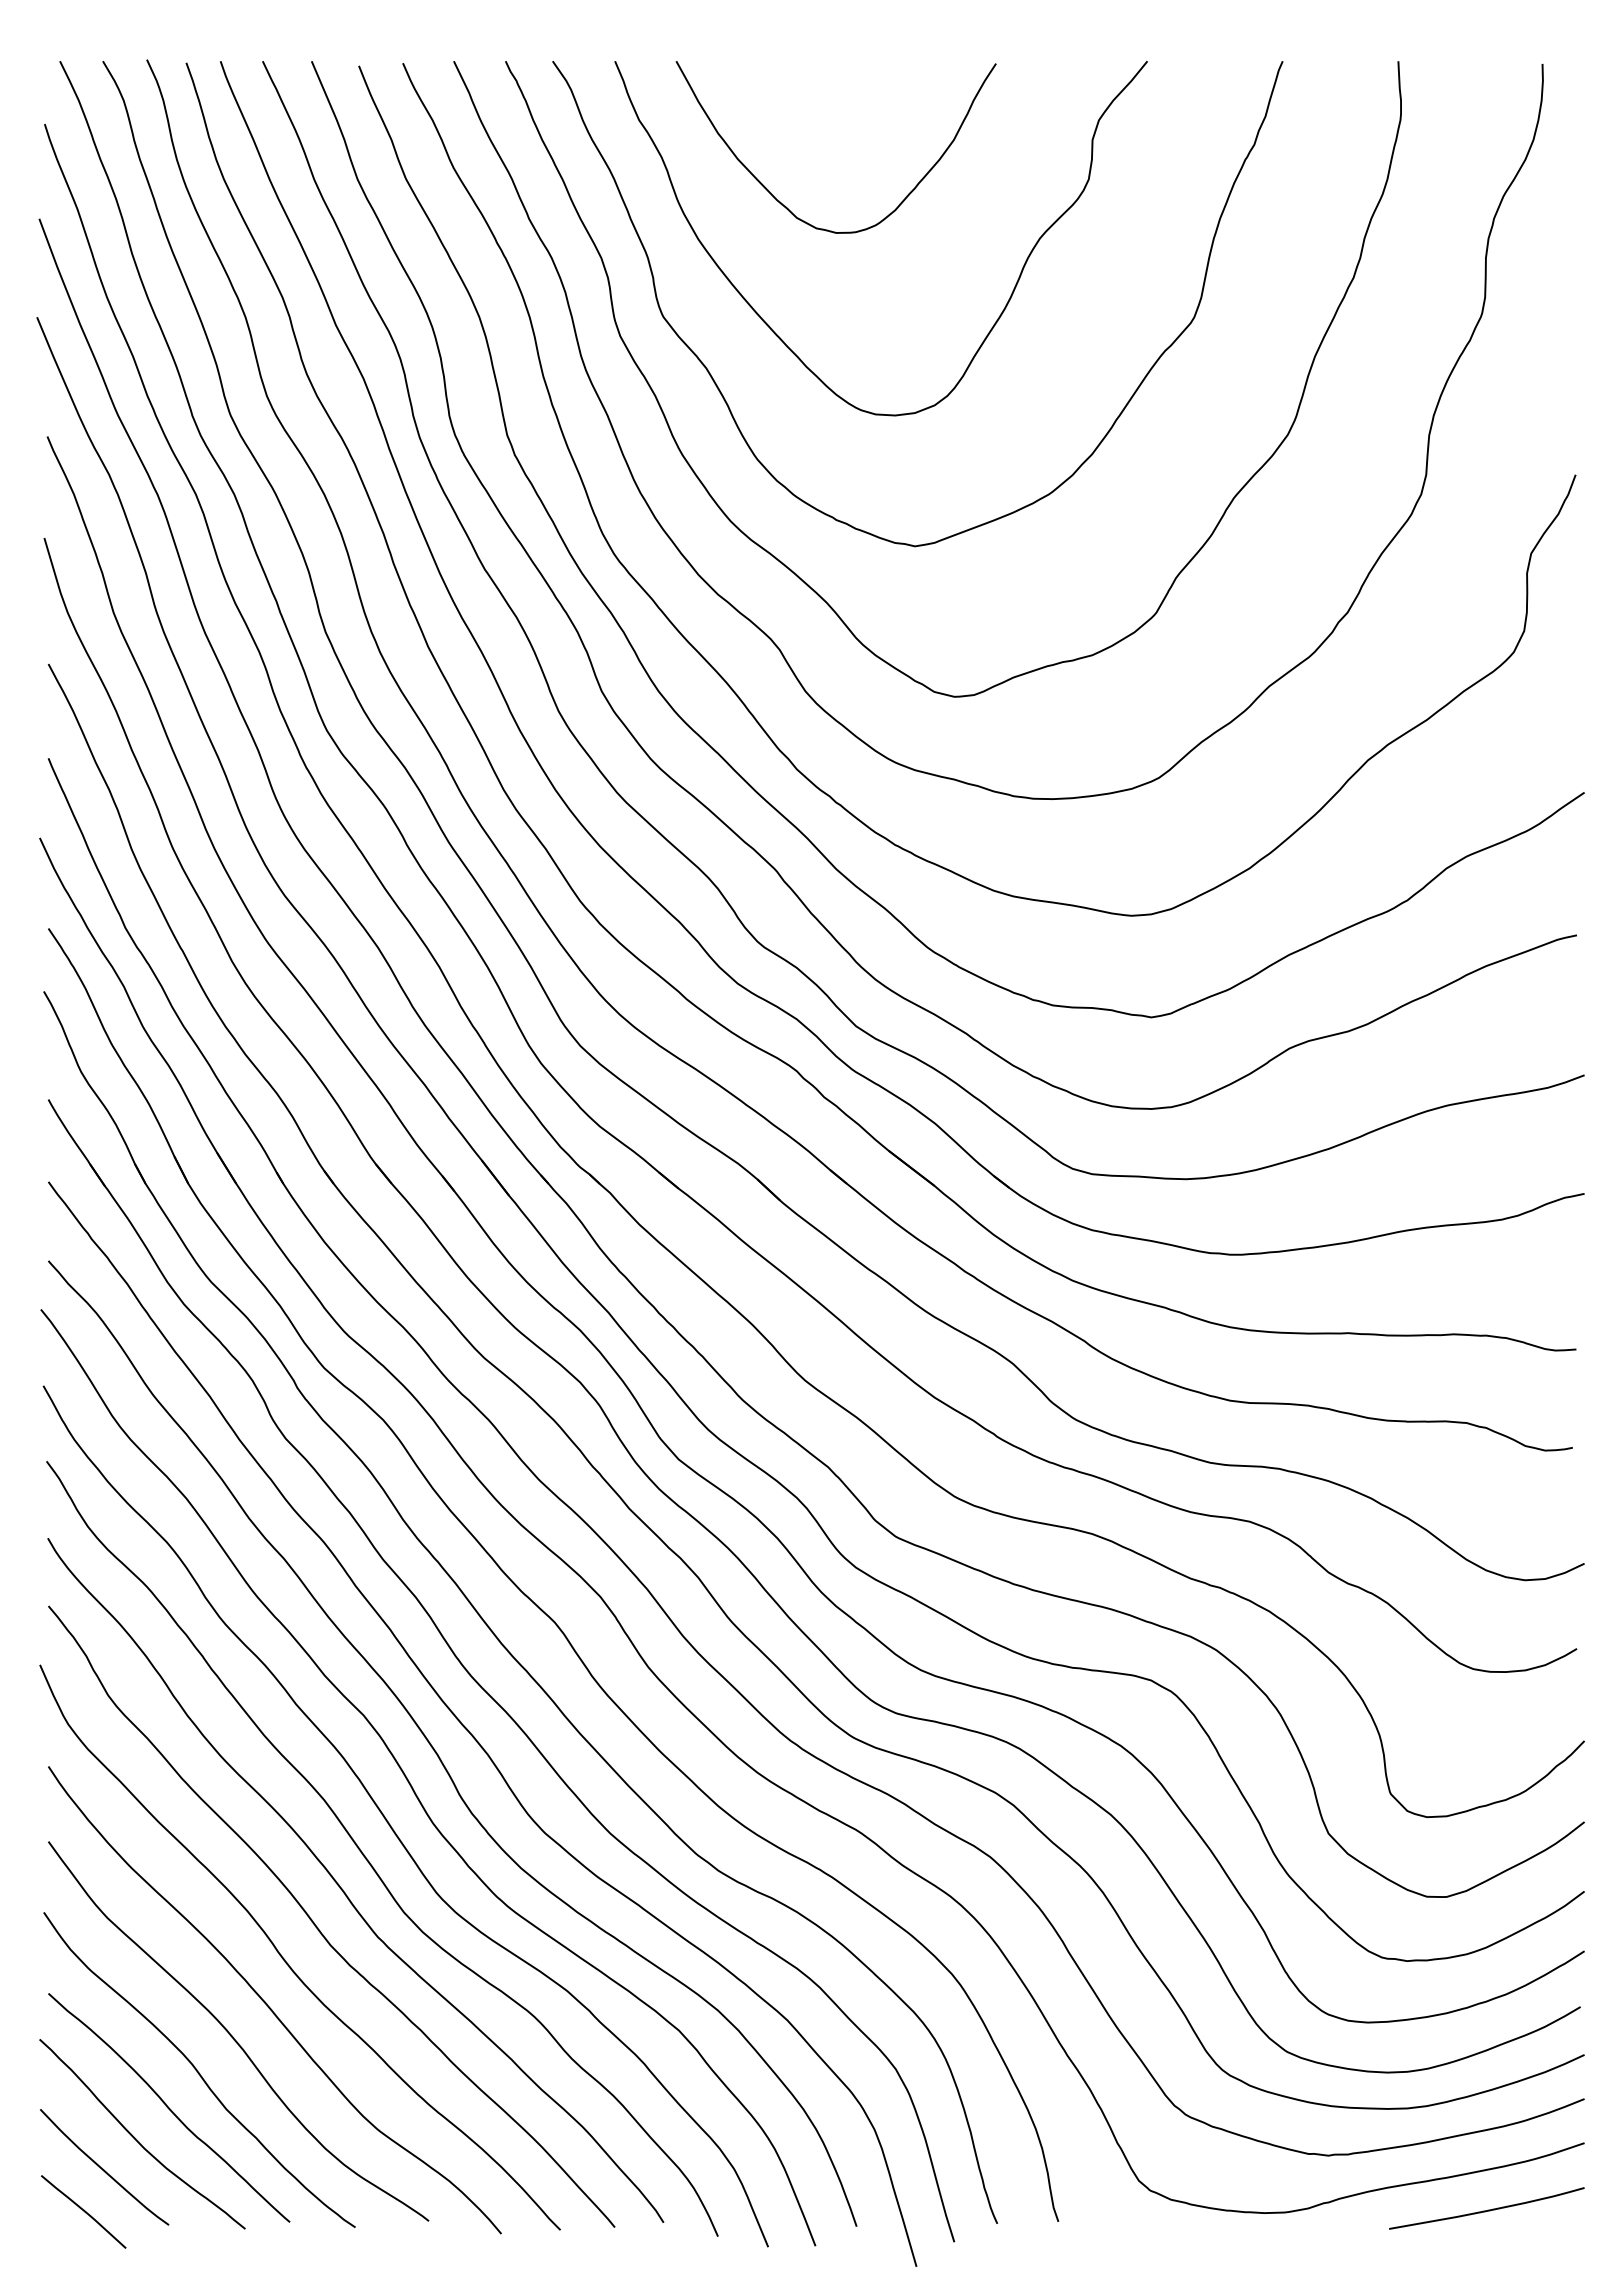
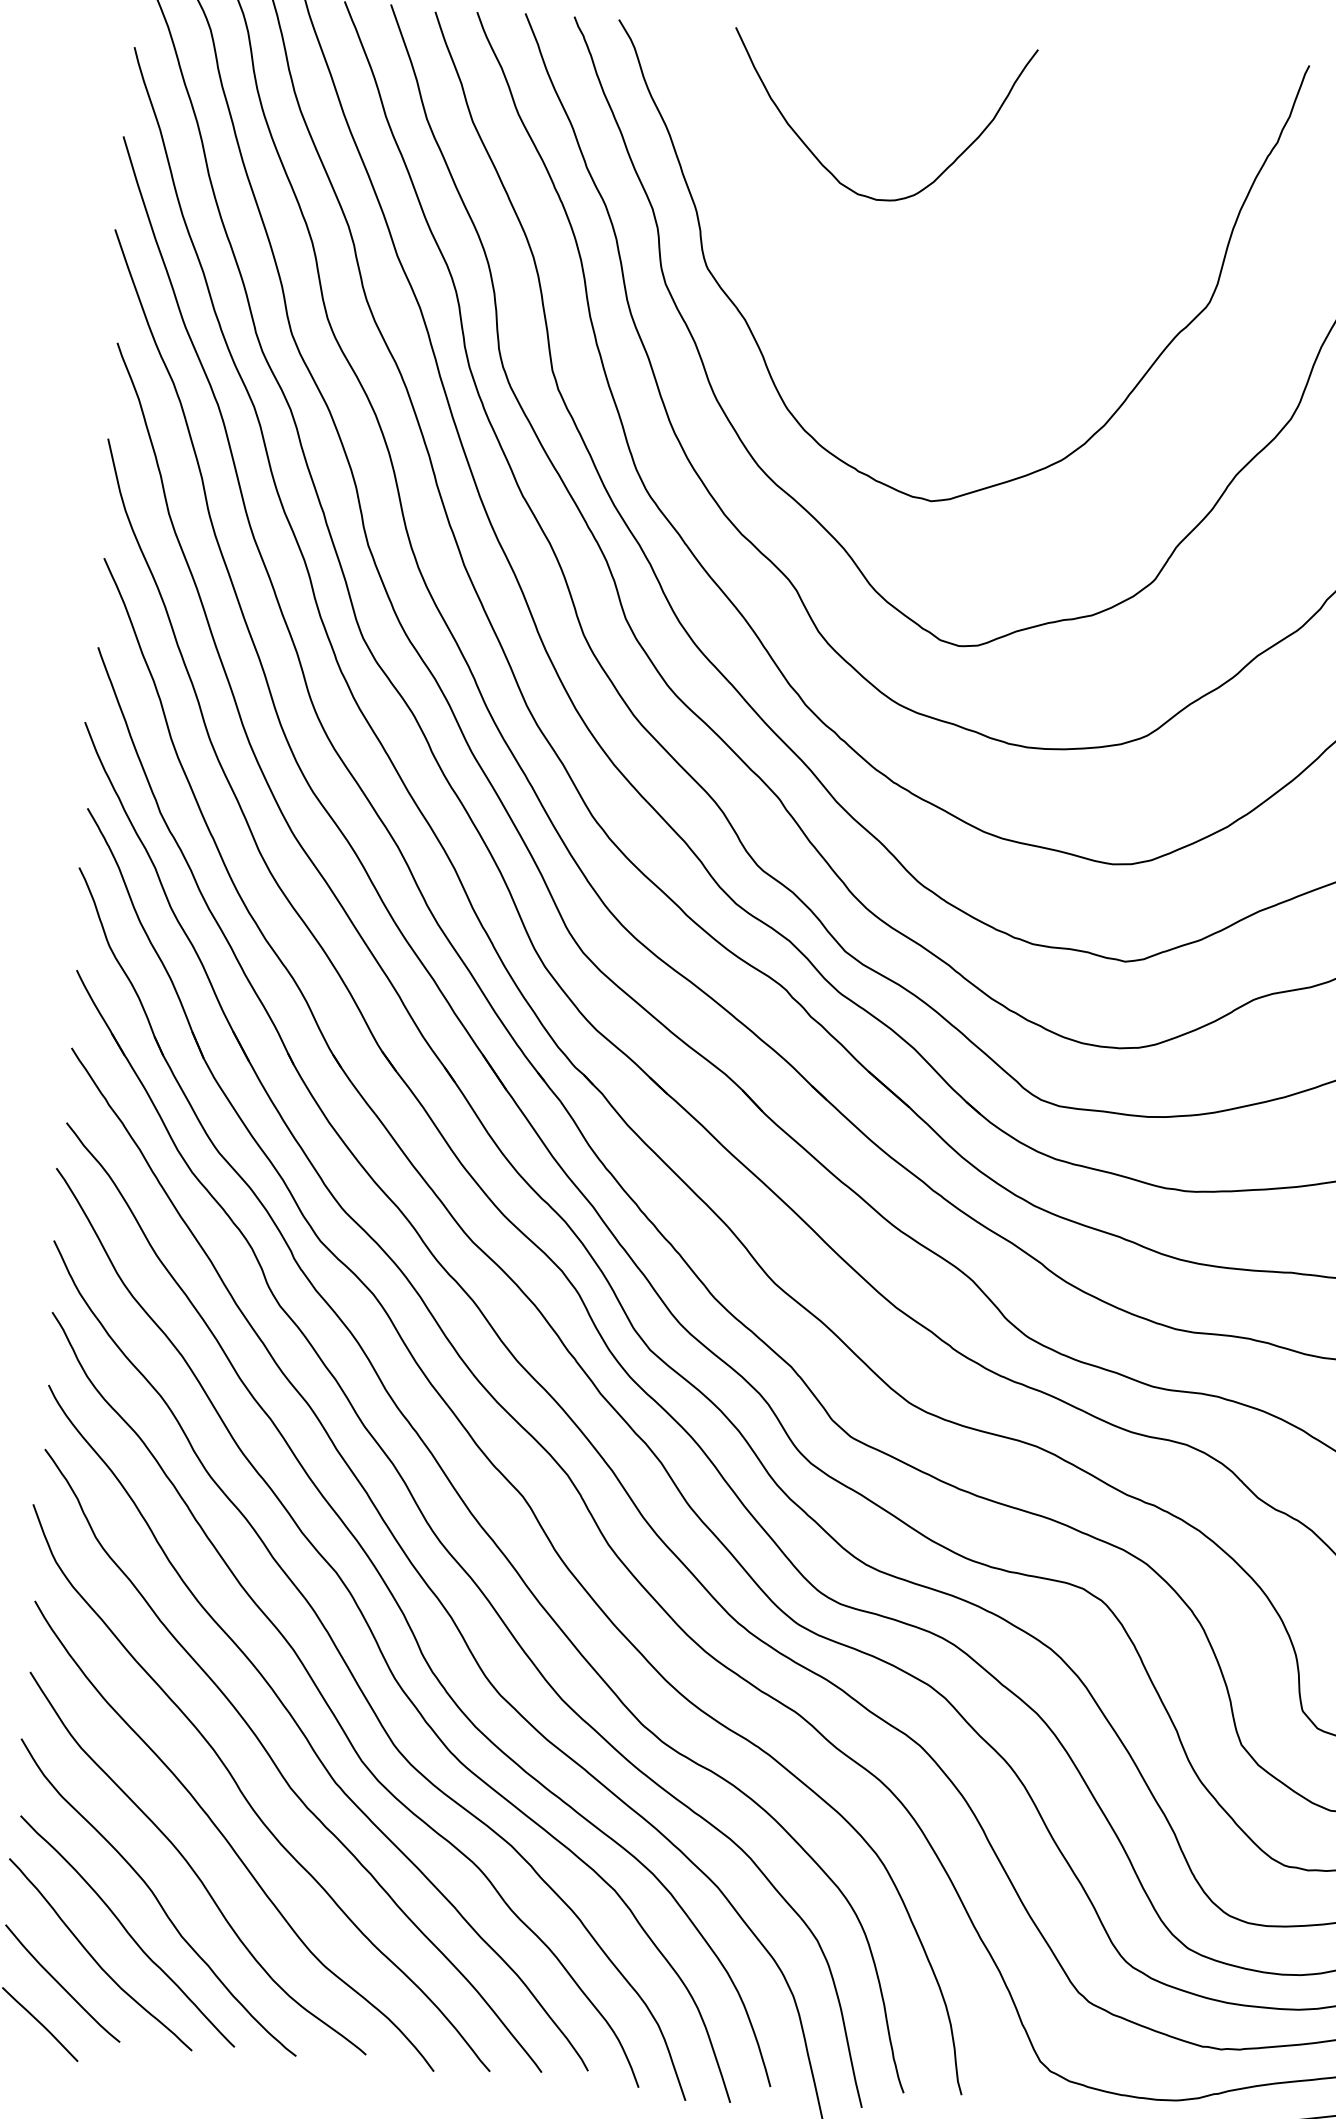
curve: (780, 337) -> (817, 295), removed

